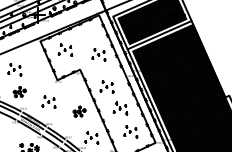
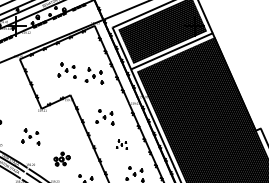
part: (65, 49) -> (67, 69), moved
part: (120, 108) -> (121, 144), size x0.6
part: (79, 111) -> (62, 158), moved

